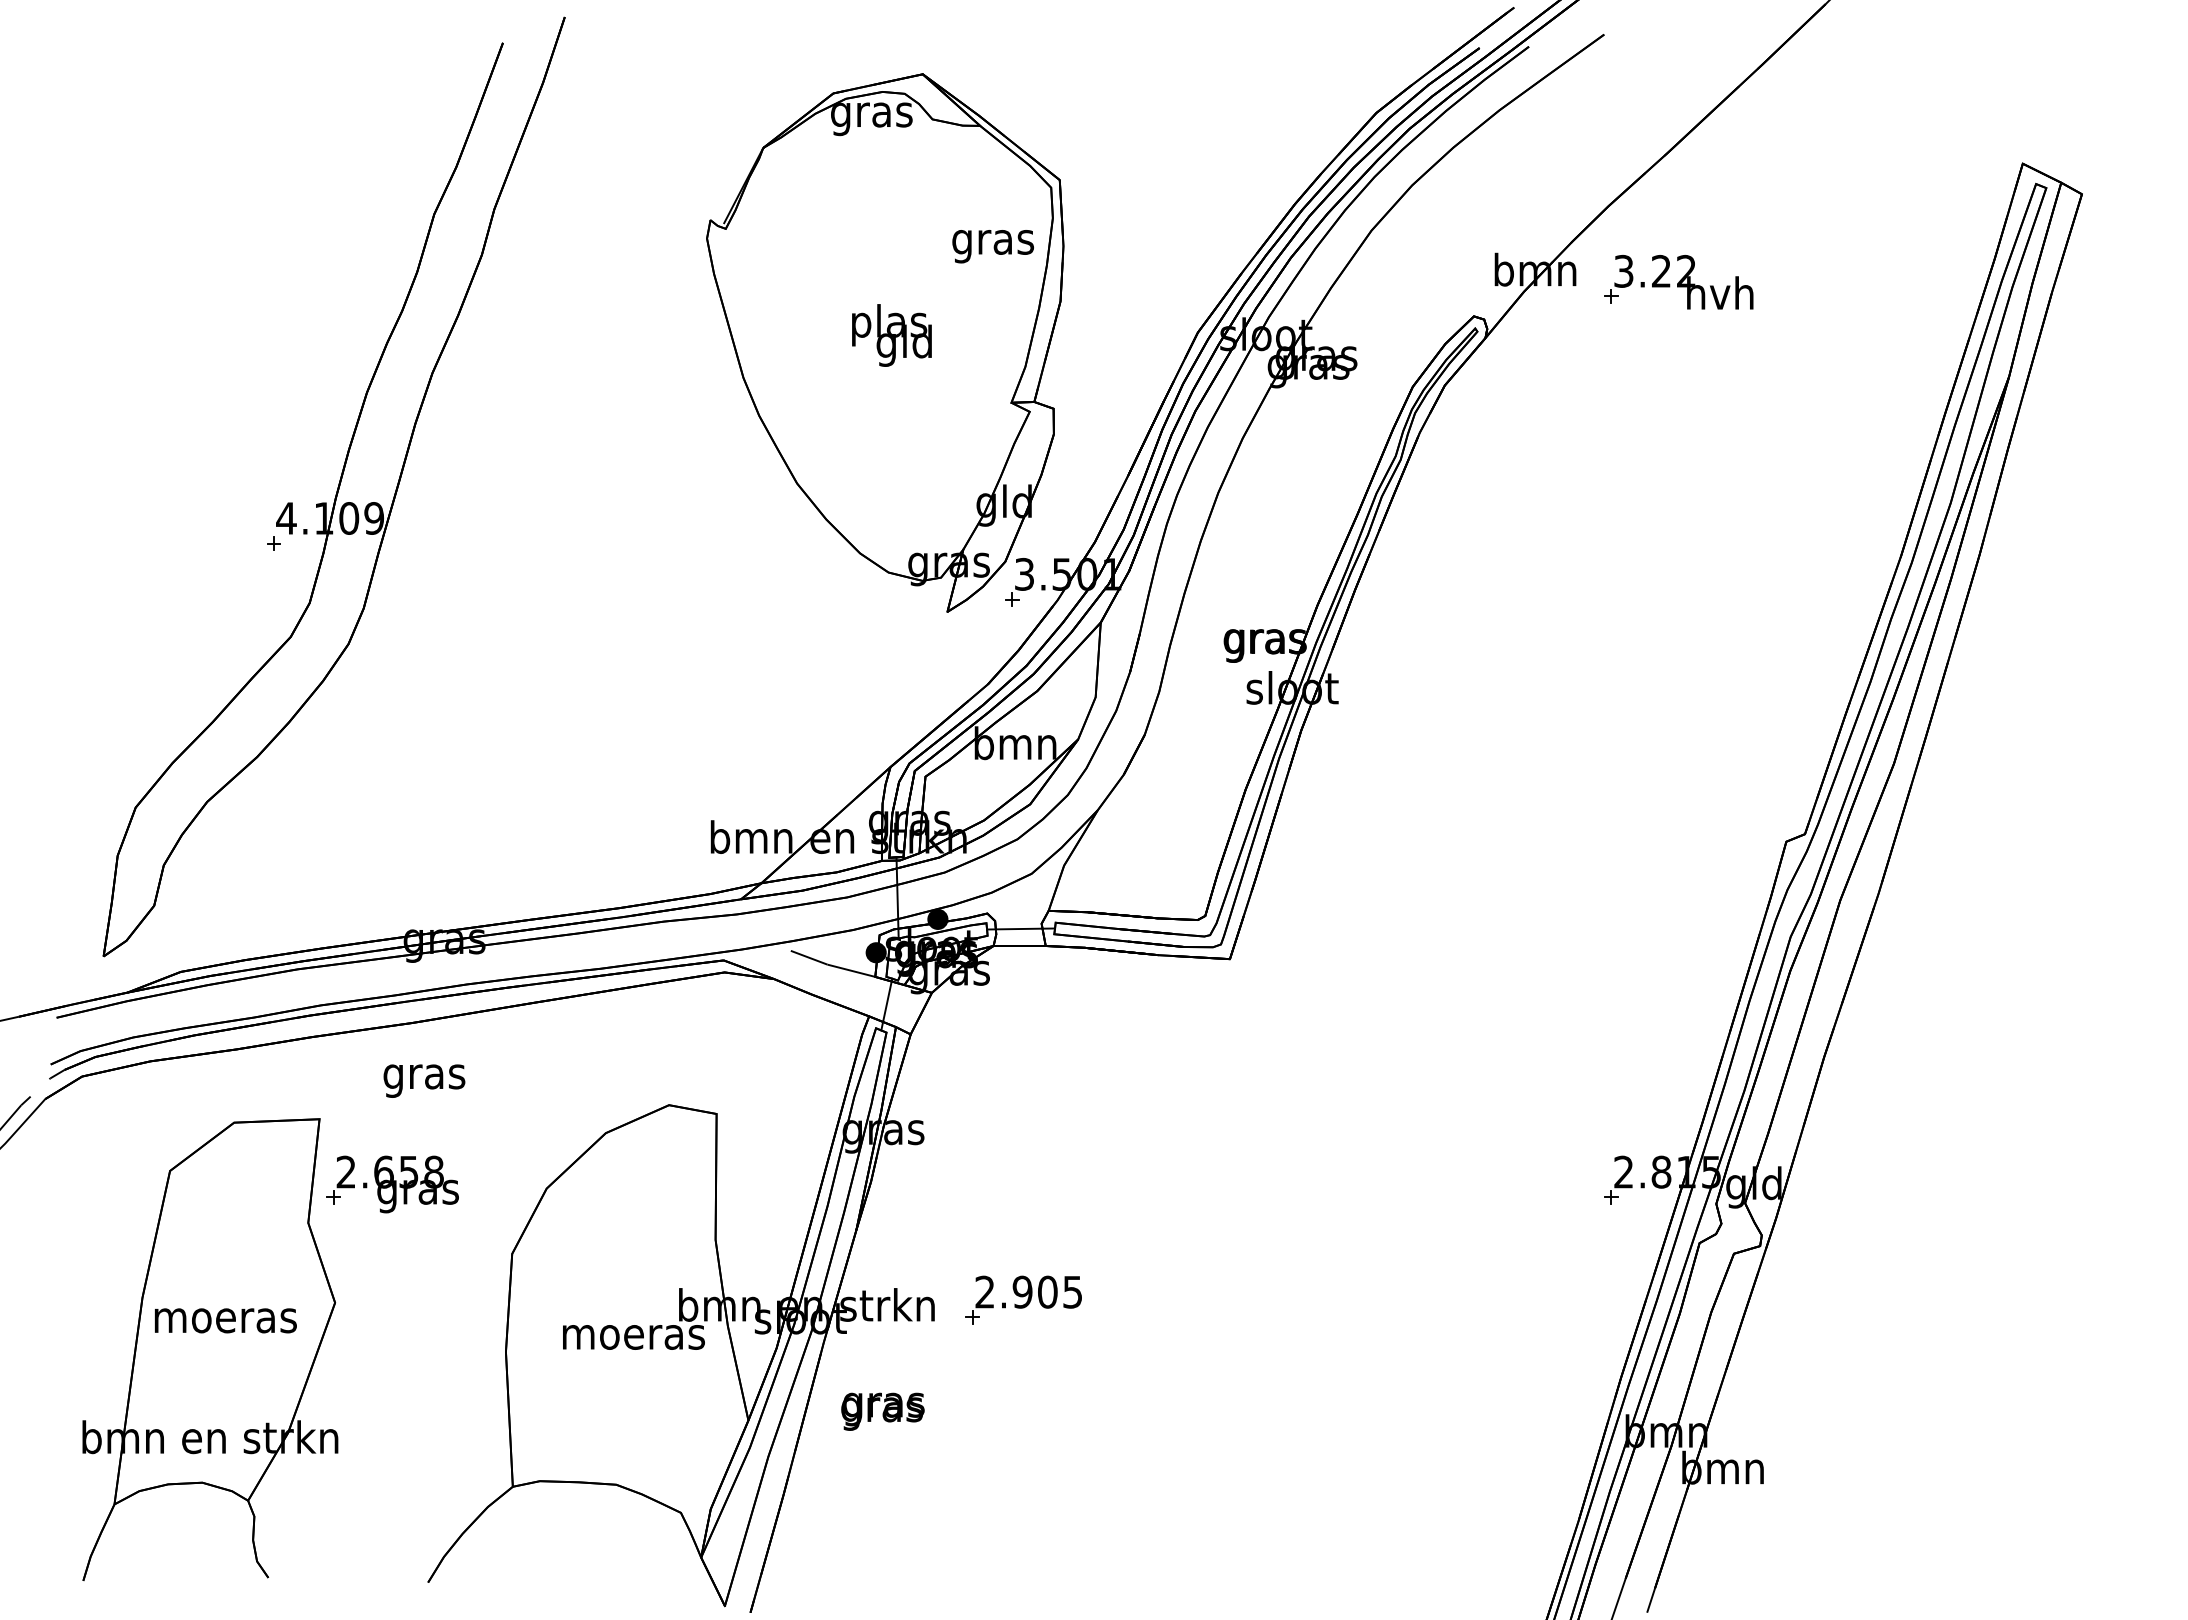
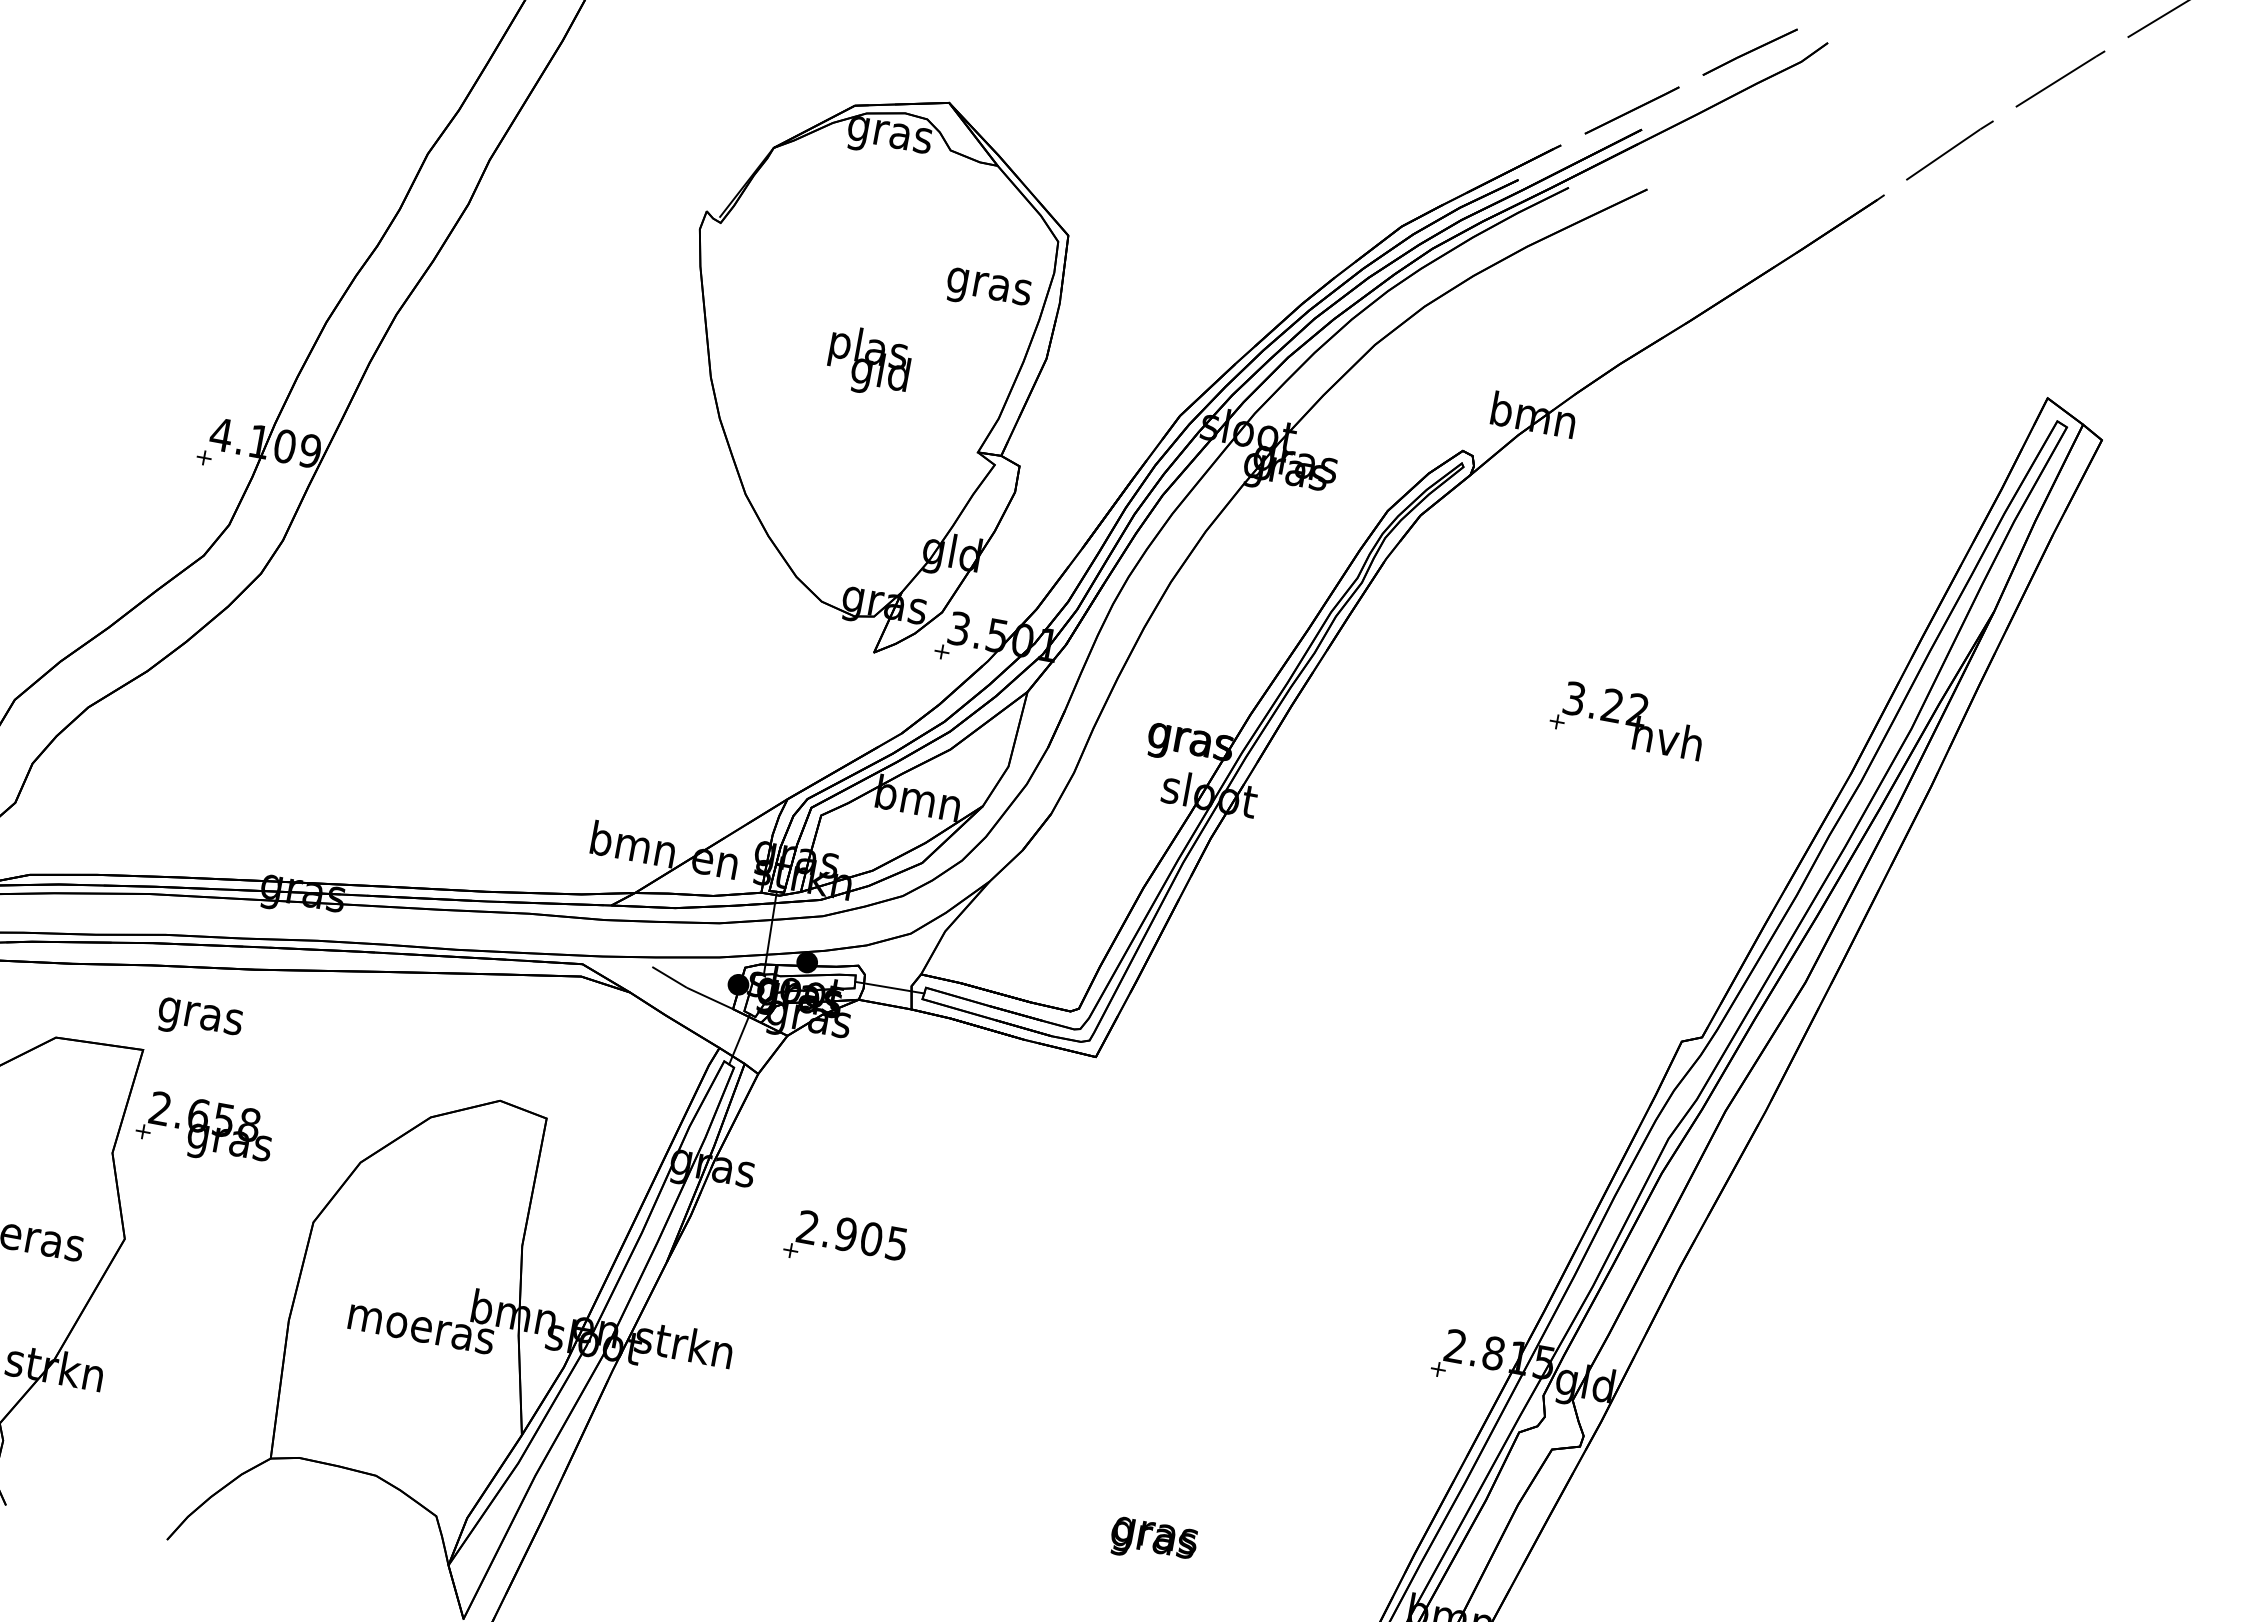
part: (1678, 282) -> (1627, 720), moved
text: (424, 1080) -> (200, 1019), moved
part: (1023, 1299) -> (845, 1242), moved
text: (882, 1411) -> (1153, 1541), moved

